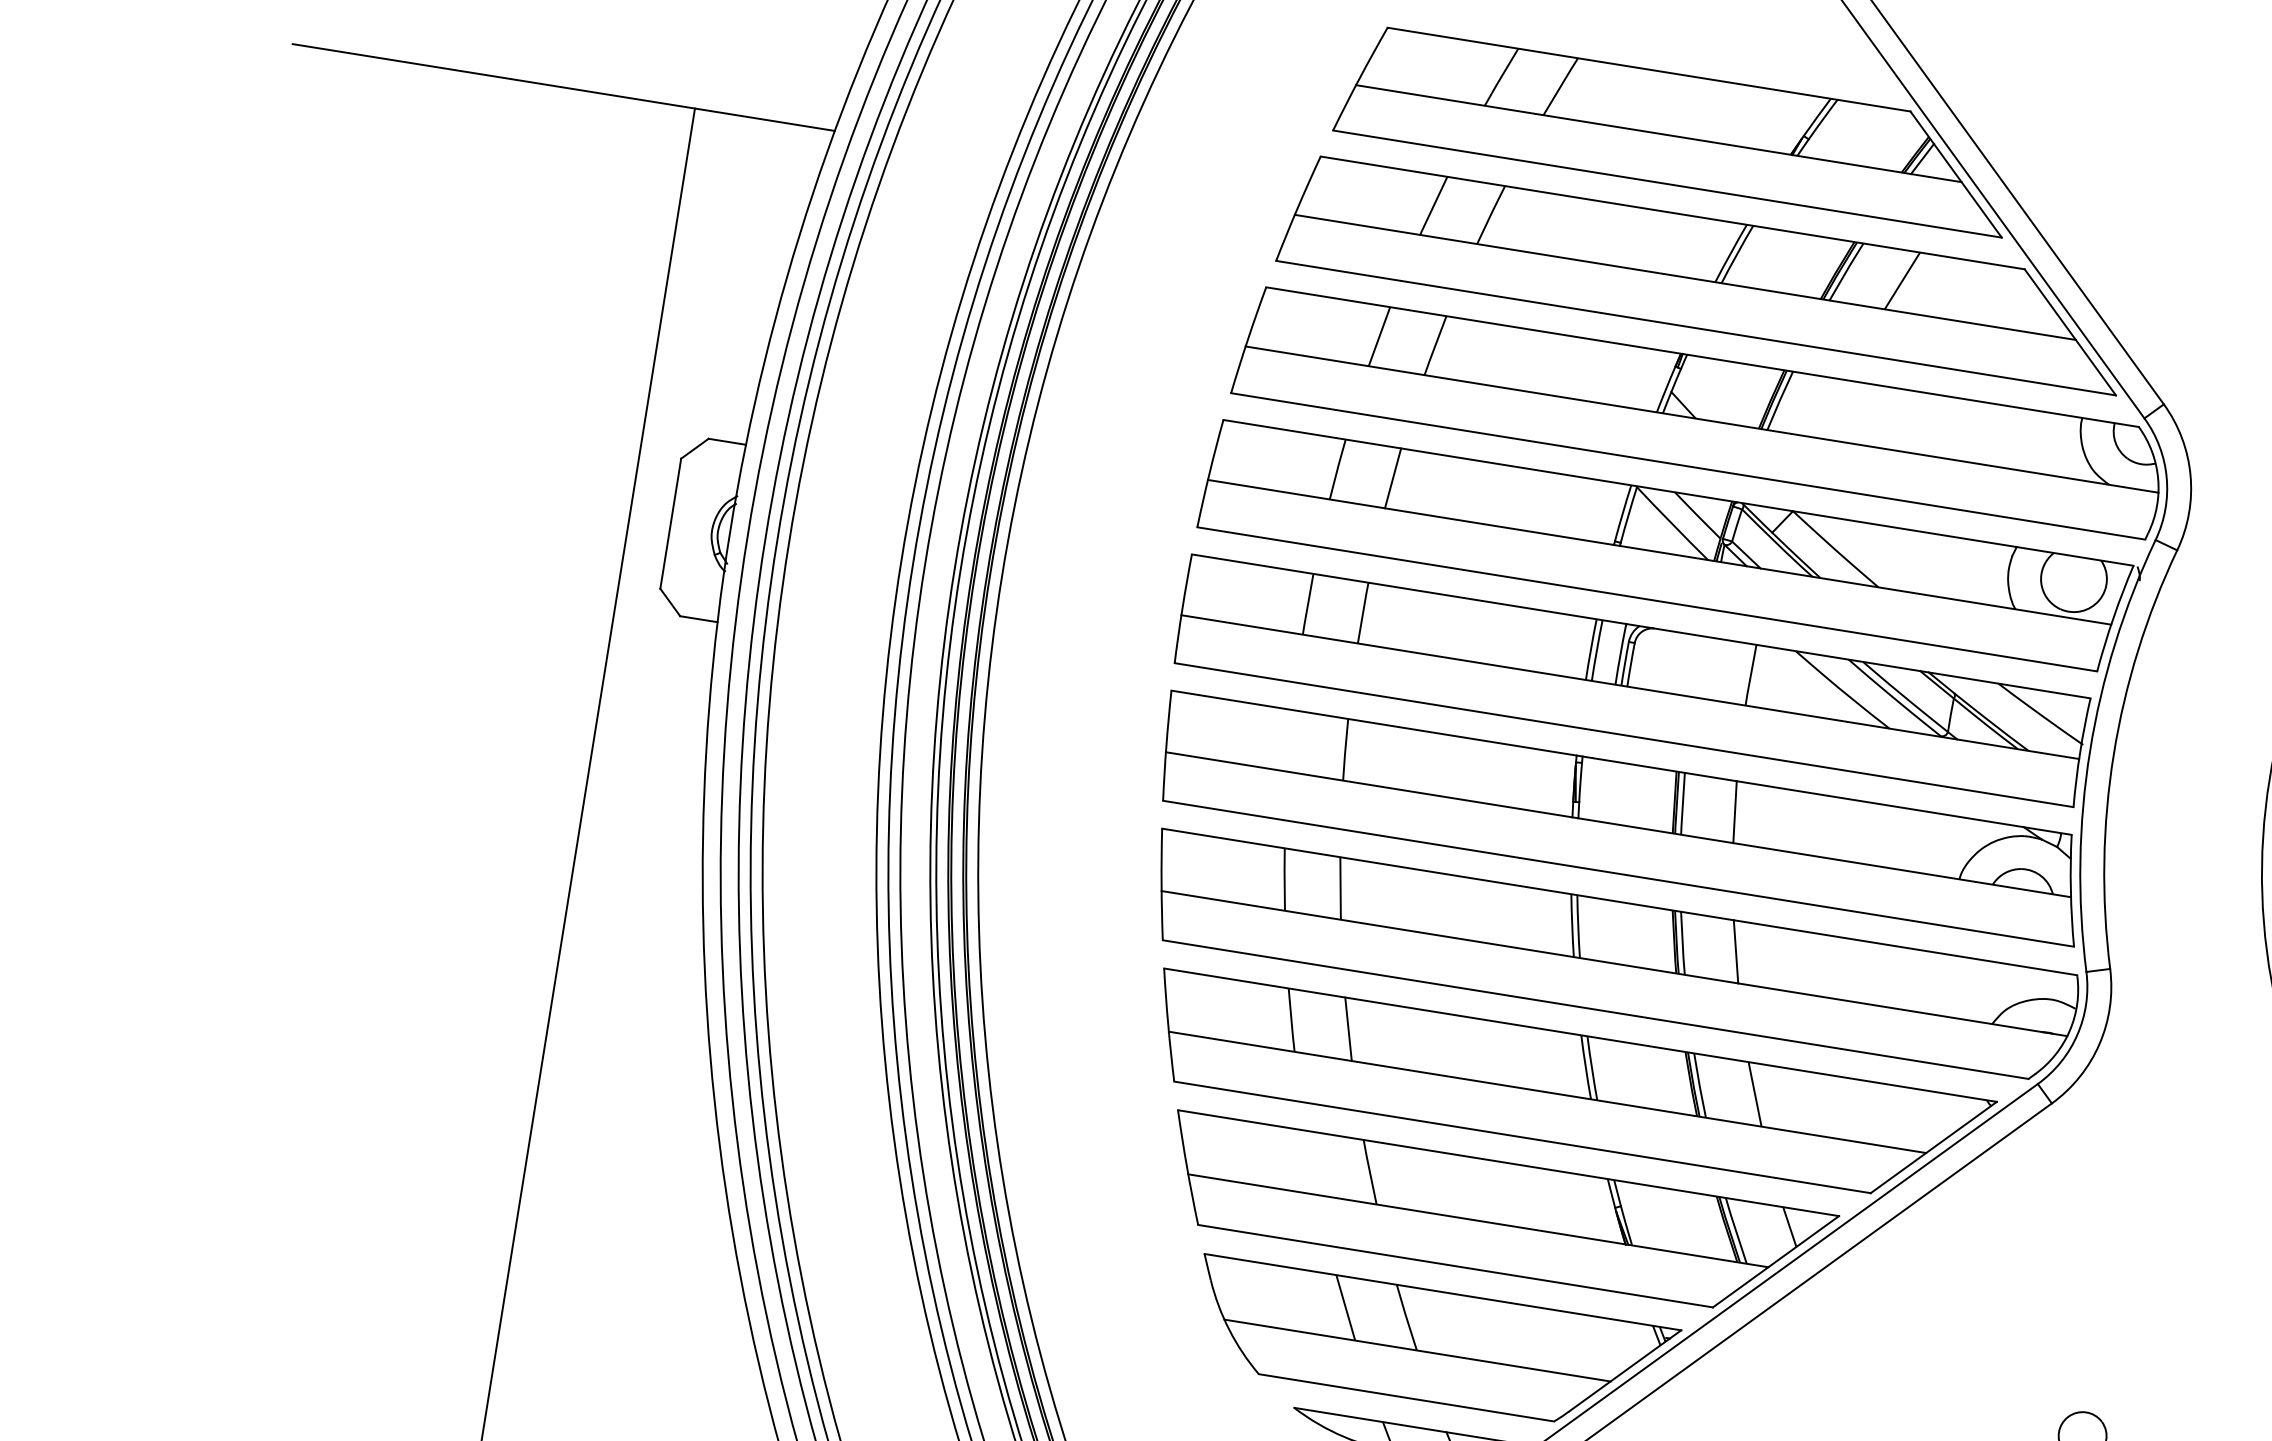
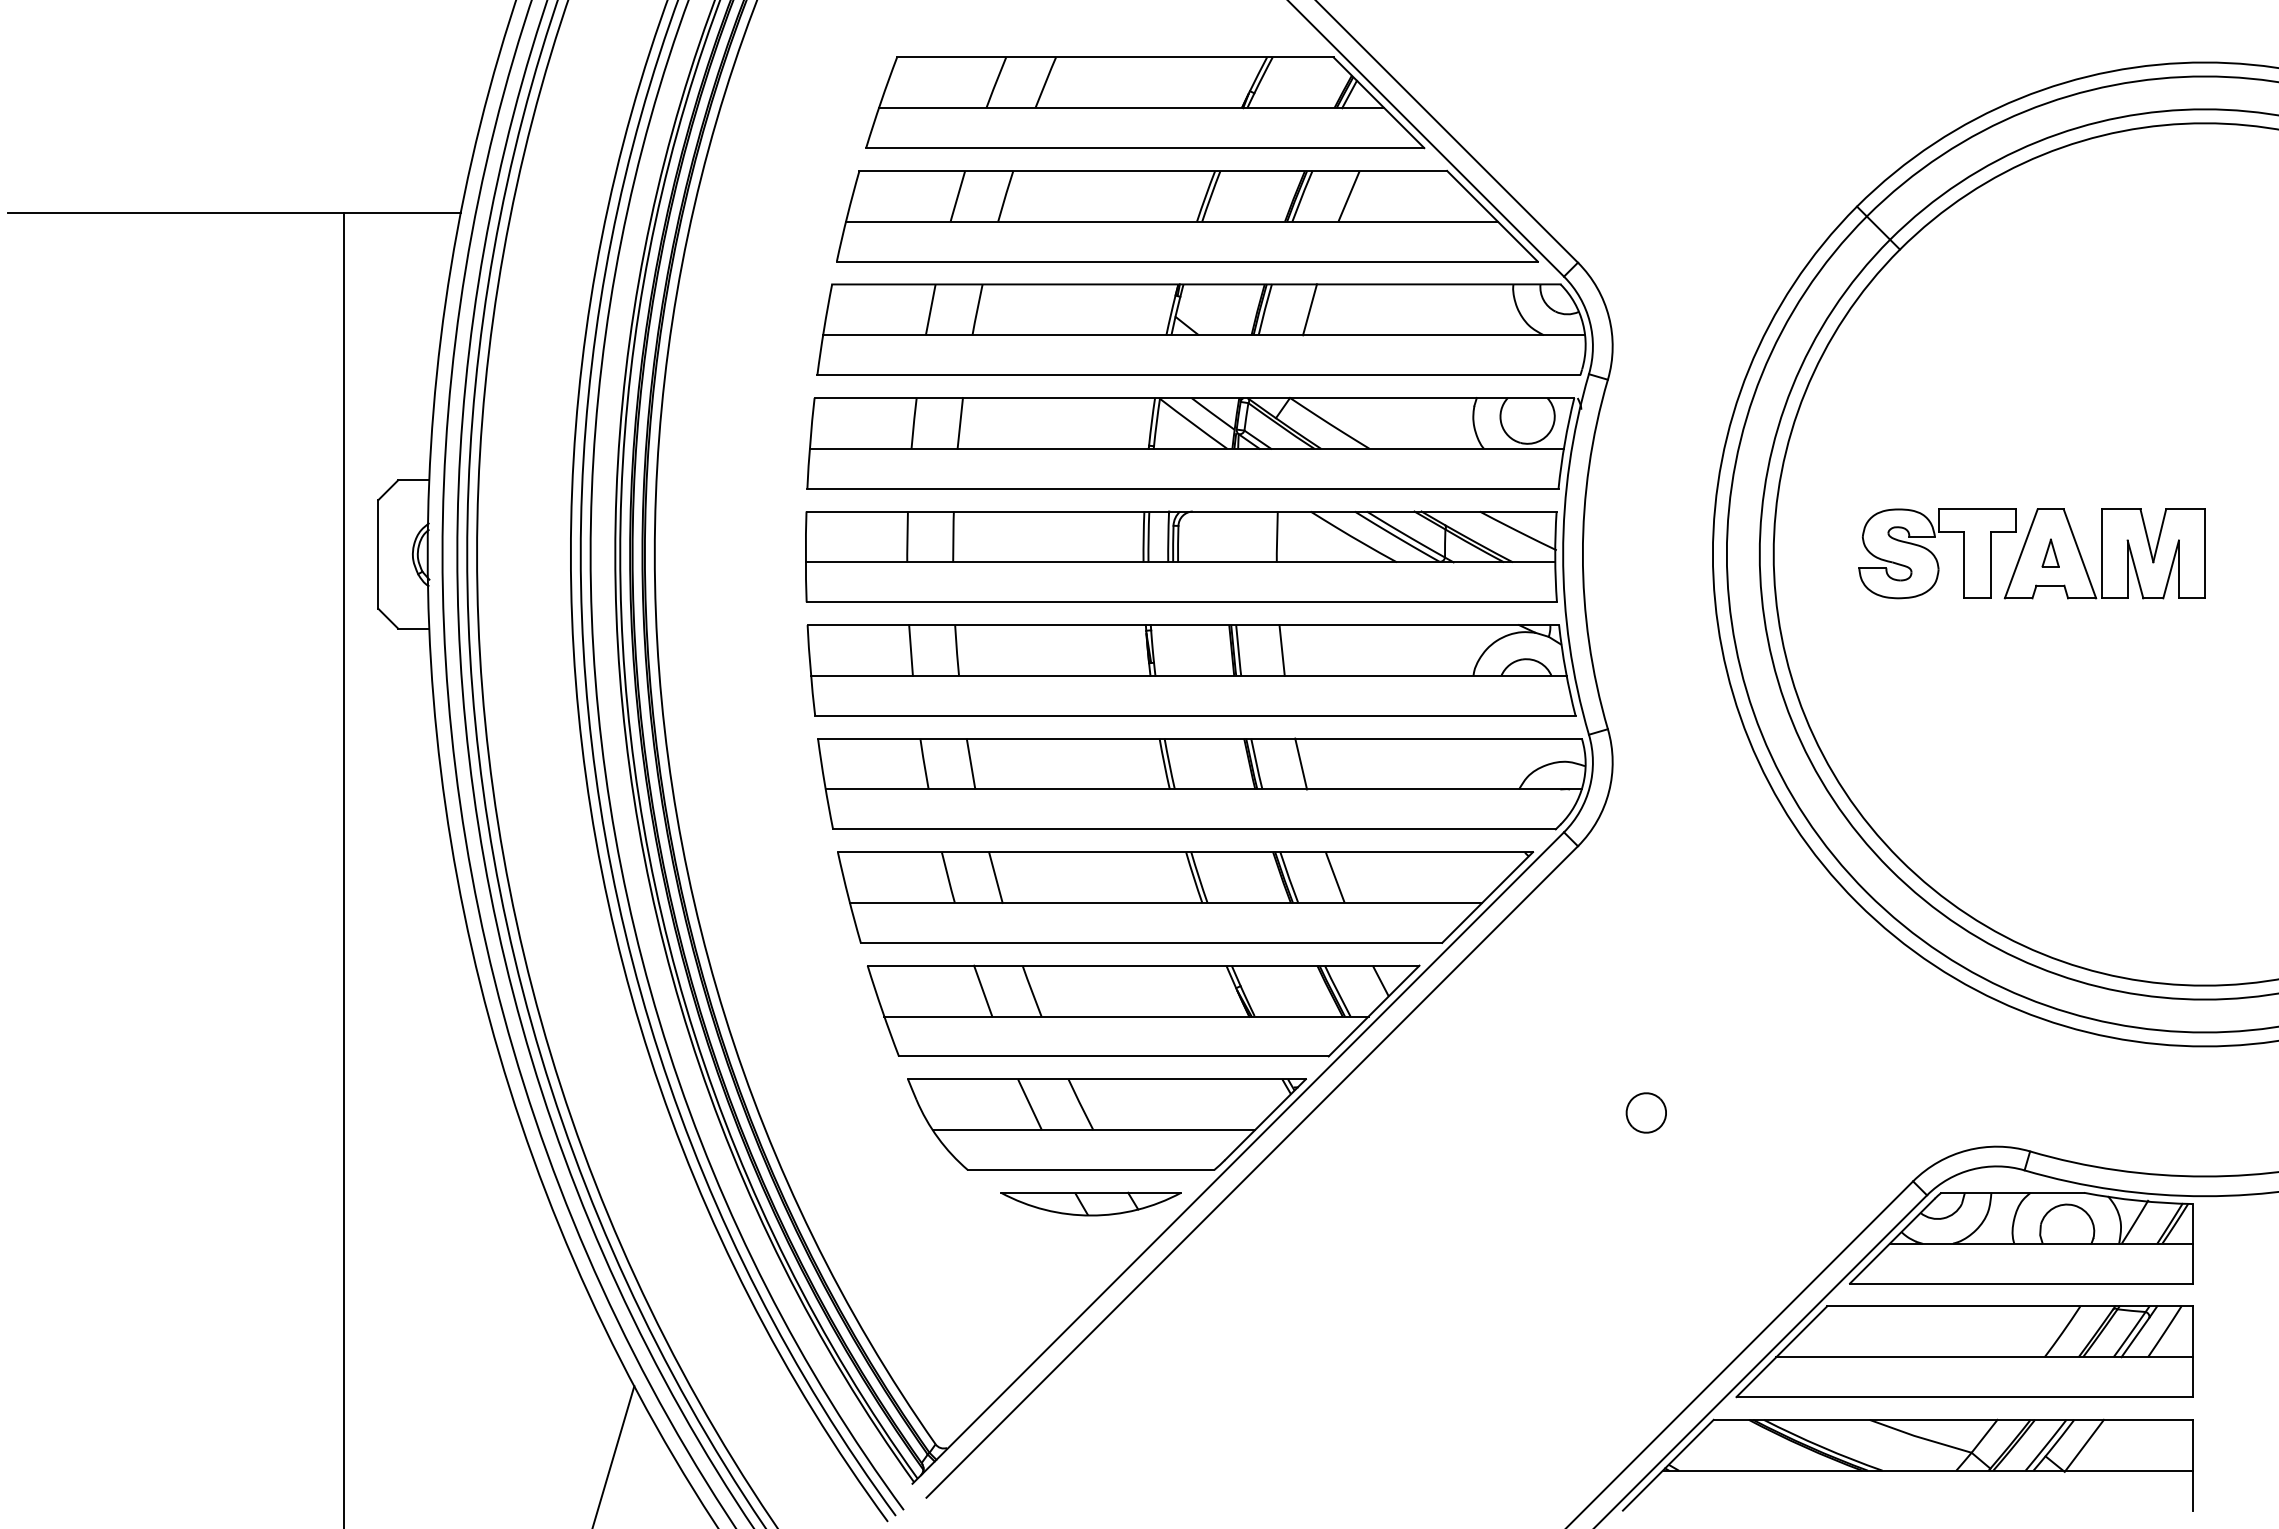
line: (1833, 408) -> (1309, 309), added
line: (1289, 740) -> (910, 650), added
line: (1312, 1162) -> (983, 990), added

